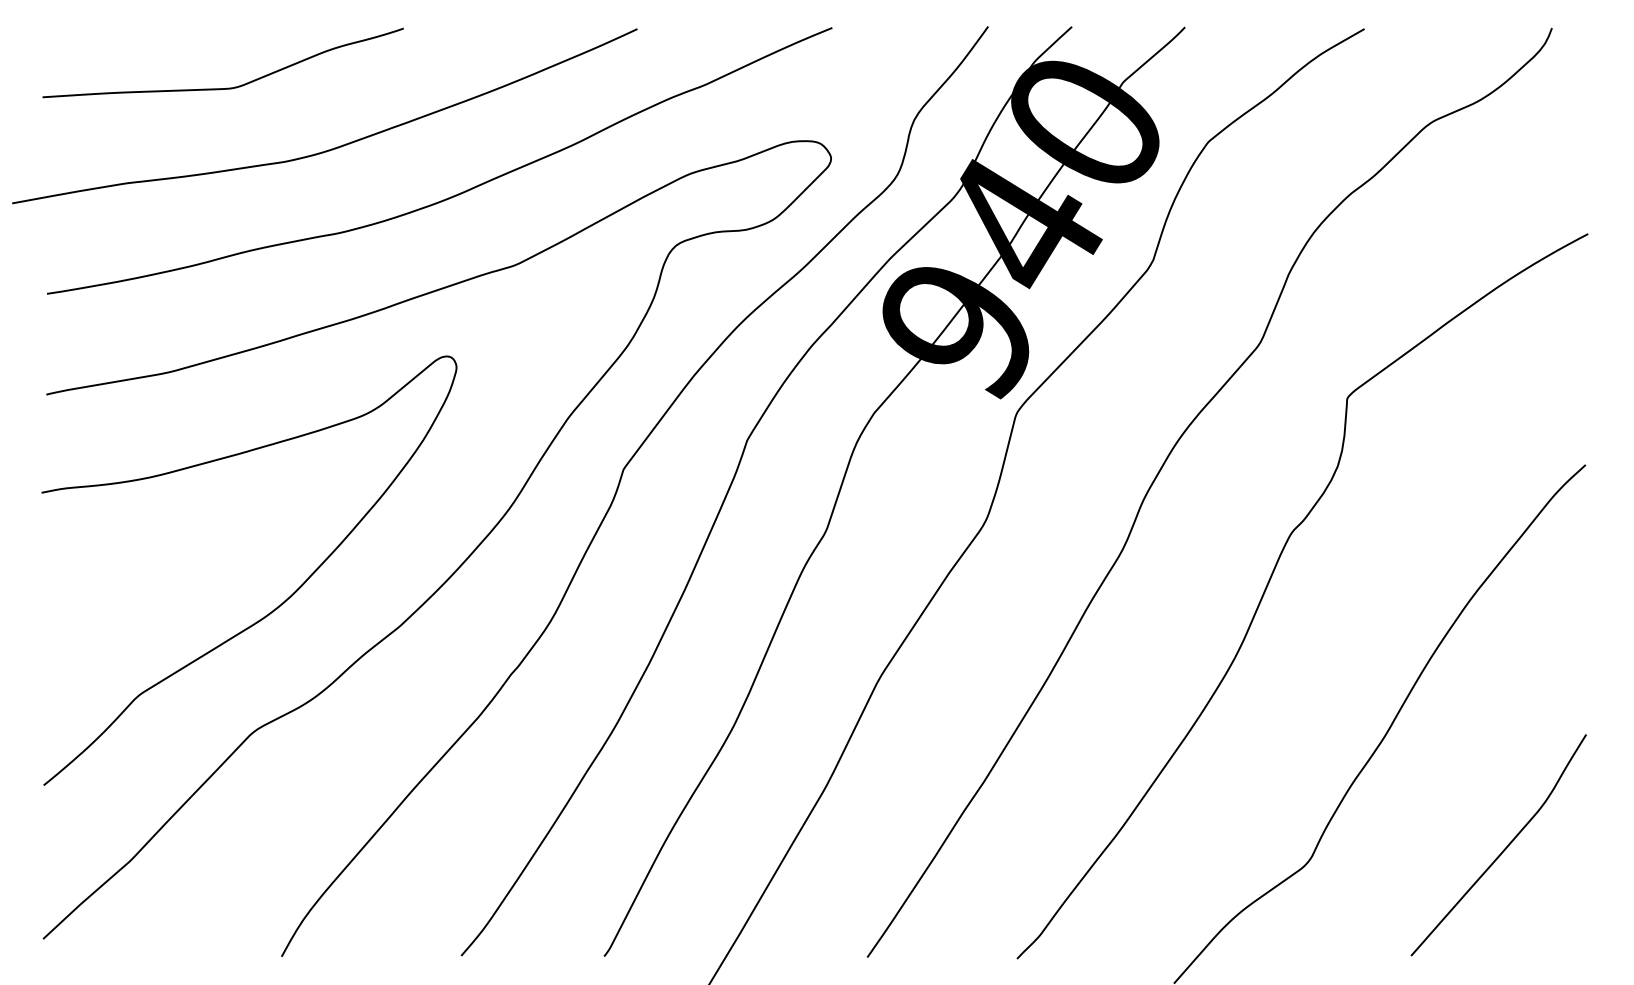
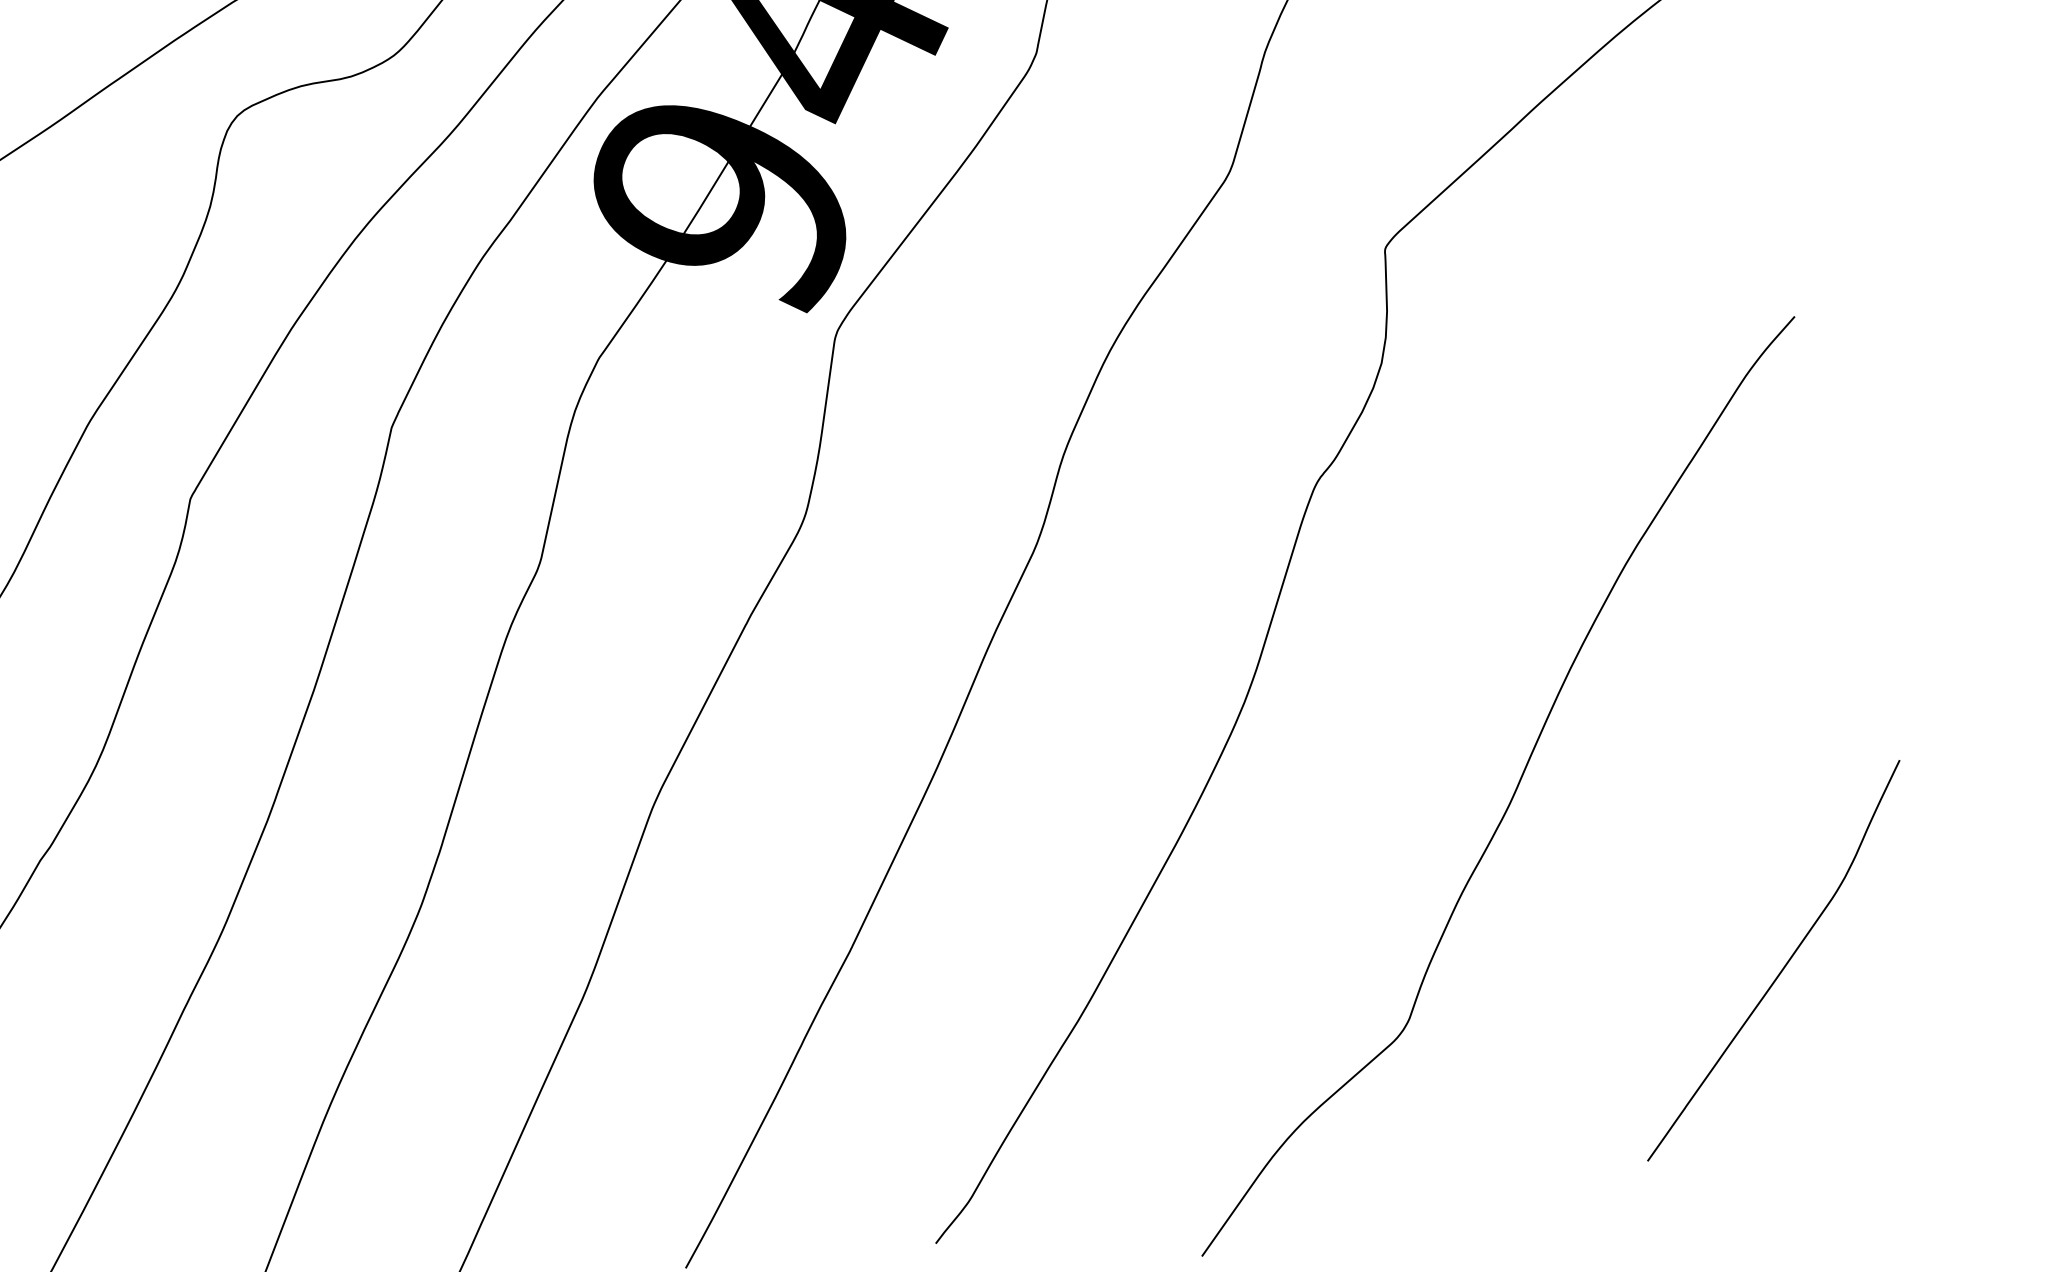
curve: (1503, 849) -> (1782, 966), moved

